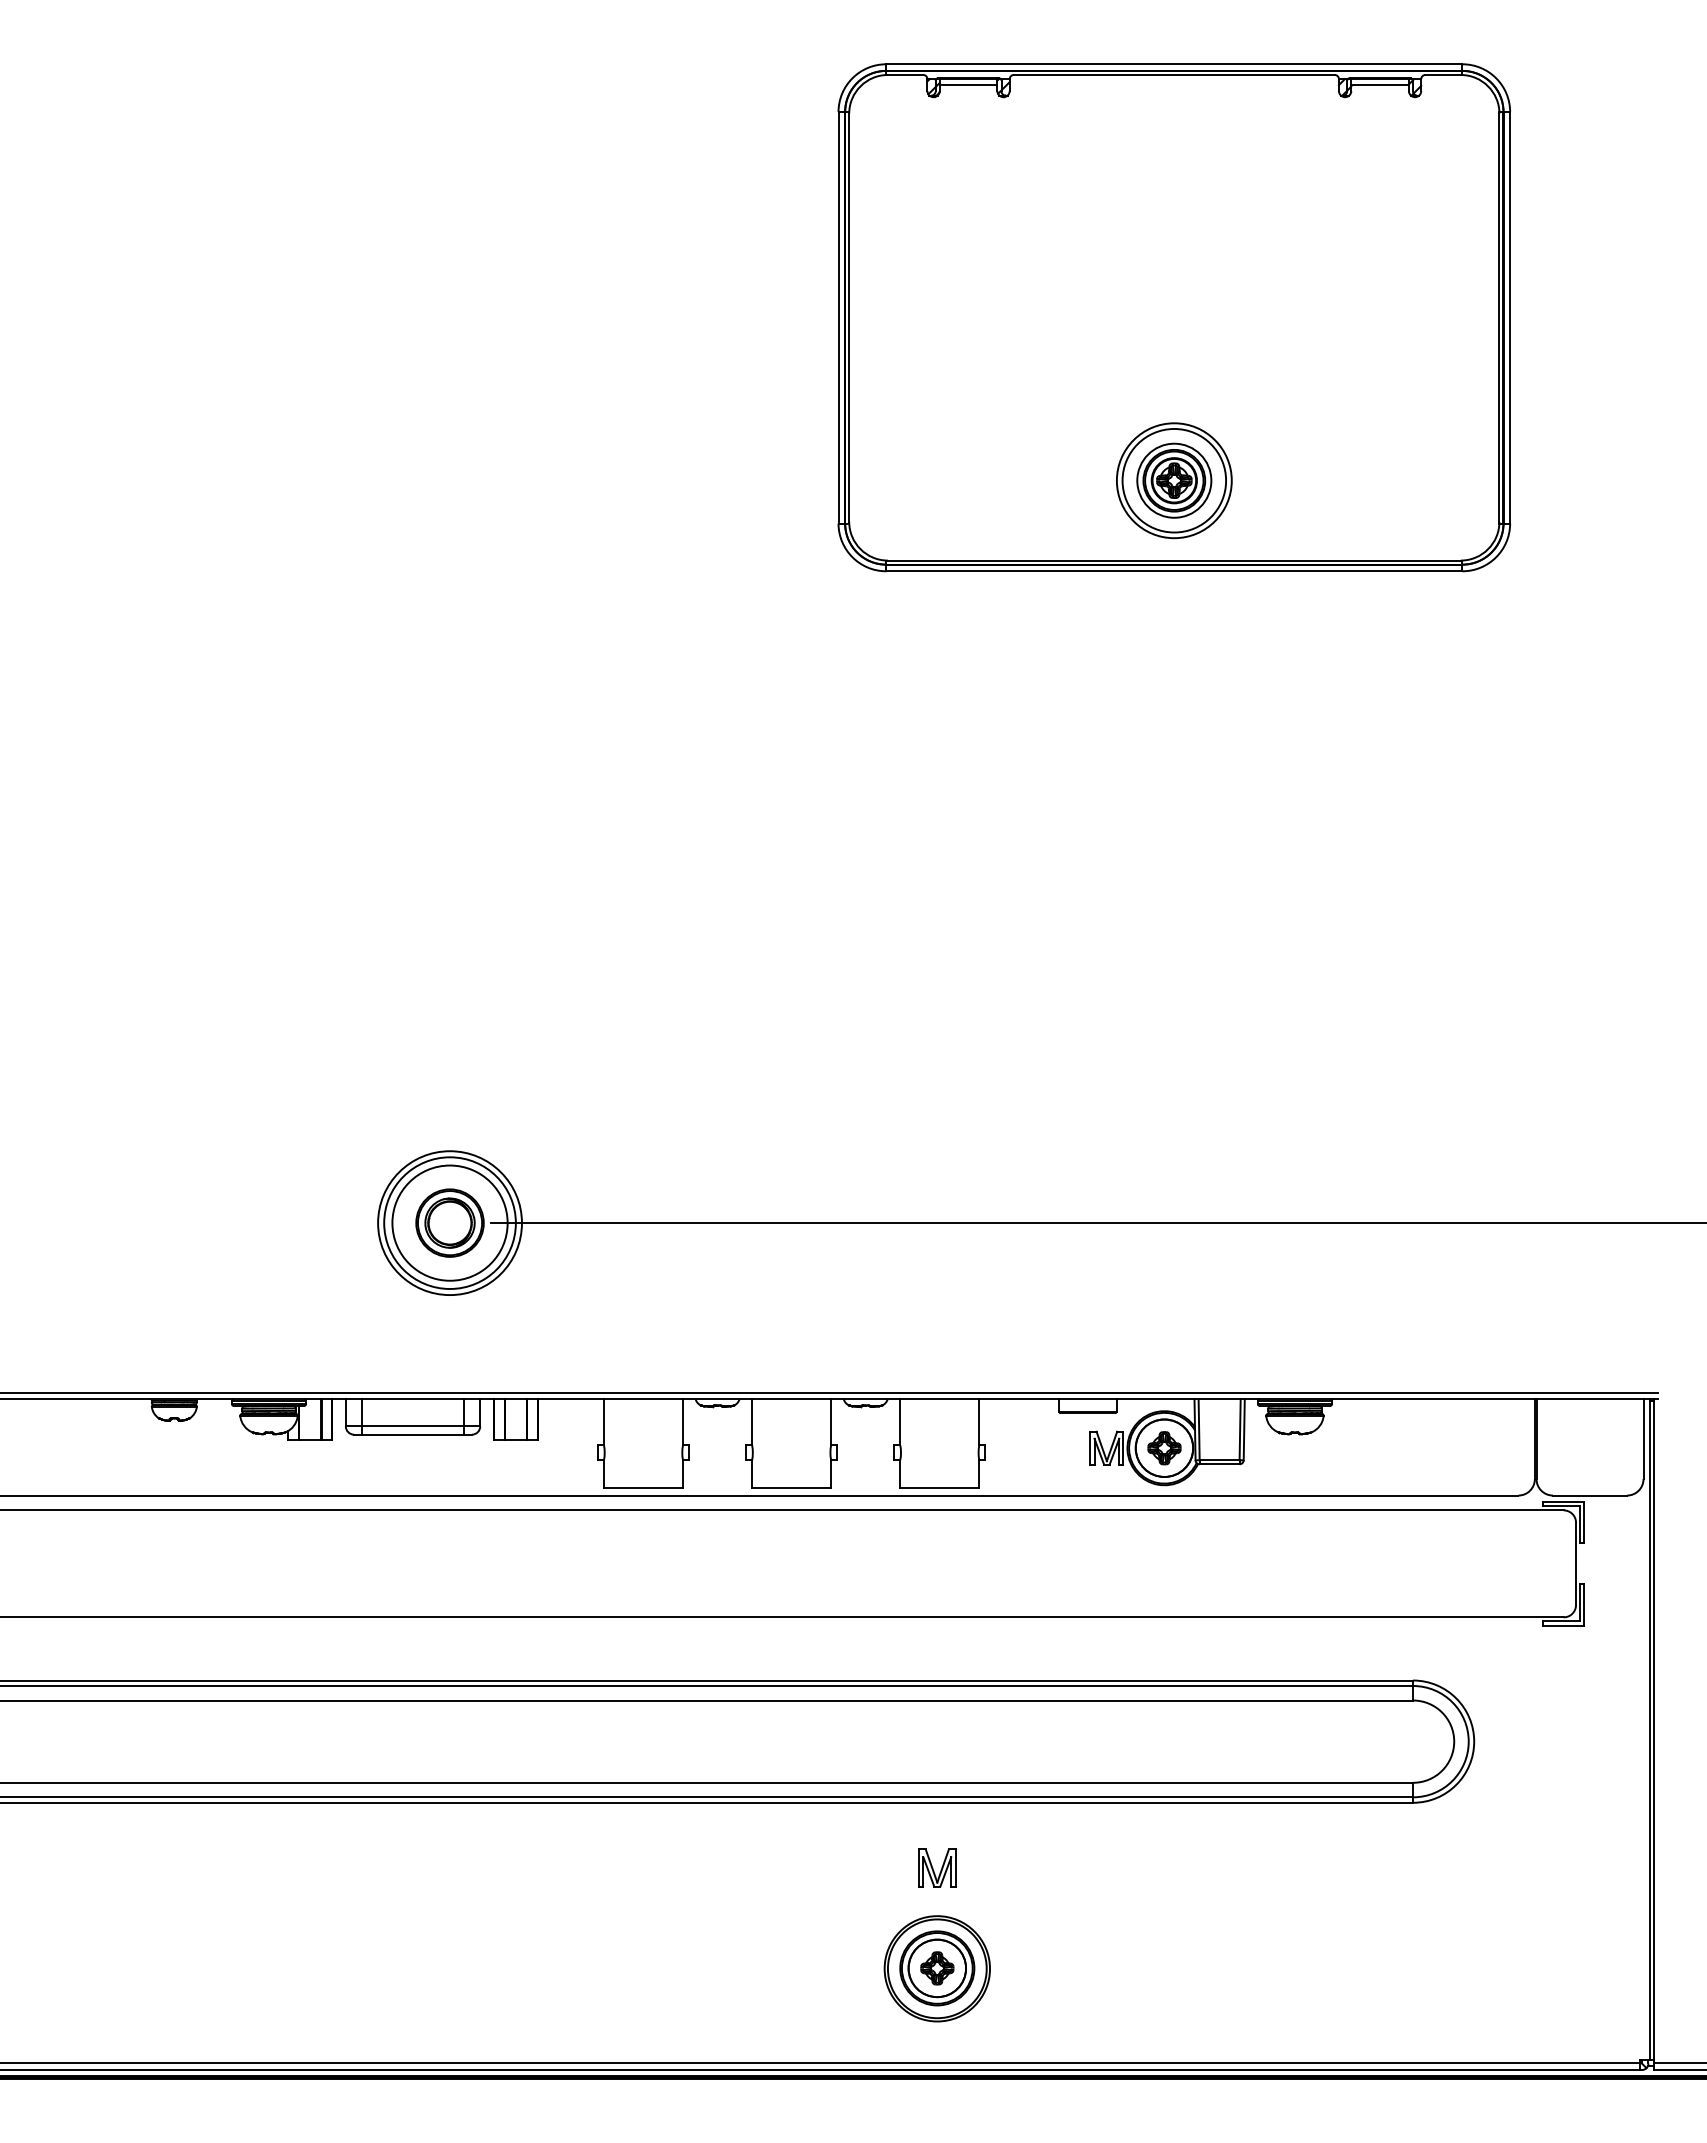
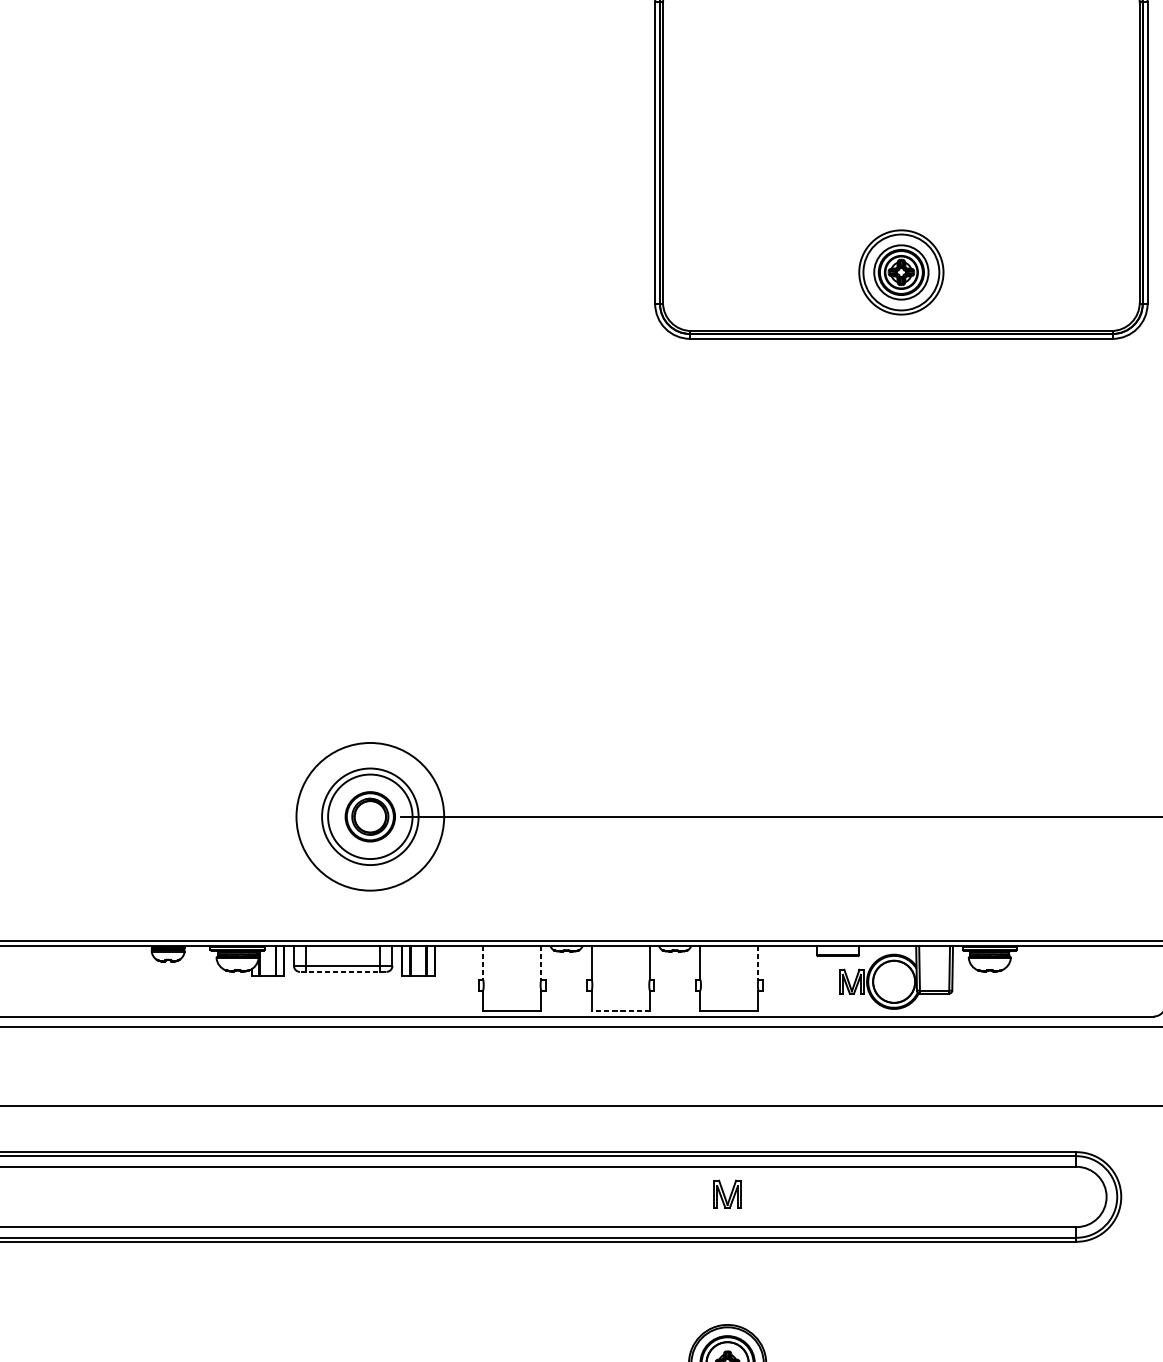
circle: (449, 1223) -> (369, 817), size x1.4
line: (603, 1422) -> (482, 962), solid -> dashed
line: (683, 1422) -> (541, 962), solid -> dashed
line: (979, 1422) -> (758, 962), solid -> dashed
line: (413, 1434) -> (343, 971), solid -> dashed
part: (1164, 1448) -> (894, 982), removed
line: (791, 1488) -> (620, 1011), solid -> dashed
part: (937, 1867) -> (727, 1193), moved

